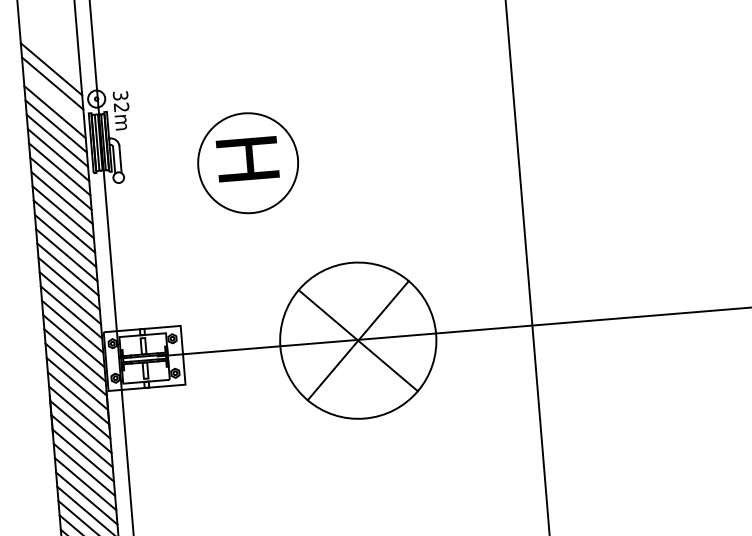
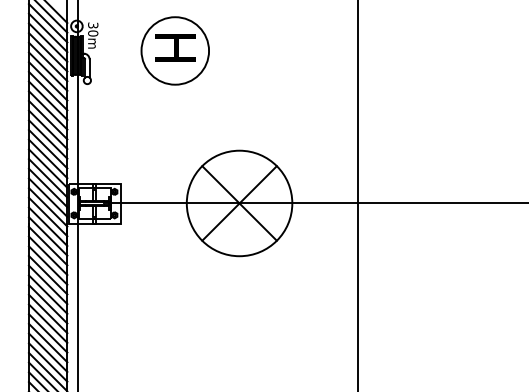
line: (52, 98) -> (47, 23), added
text: (122, 107) -> (93, 33), 32m -> 30m
part: (246, 162) -> (174, 50), moved

